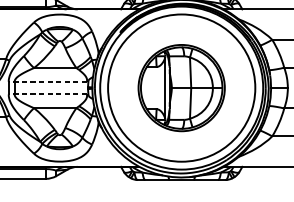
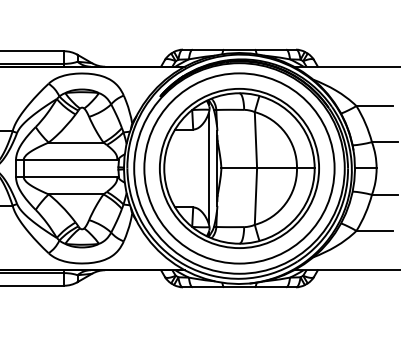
line: (47, 81) -> (66, 160), dashed -> solid
part: (181, 88) -> (239, 168), size x1.43
line: (47, 94) -> (66, 176), dashed -> solid

